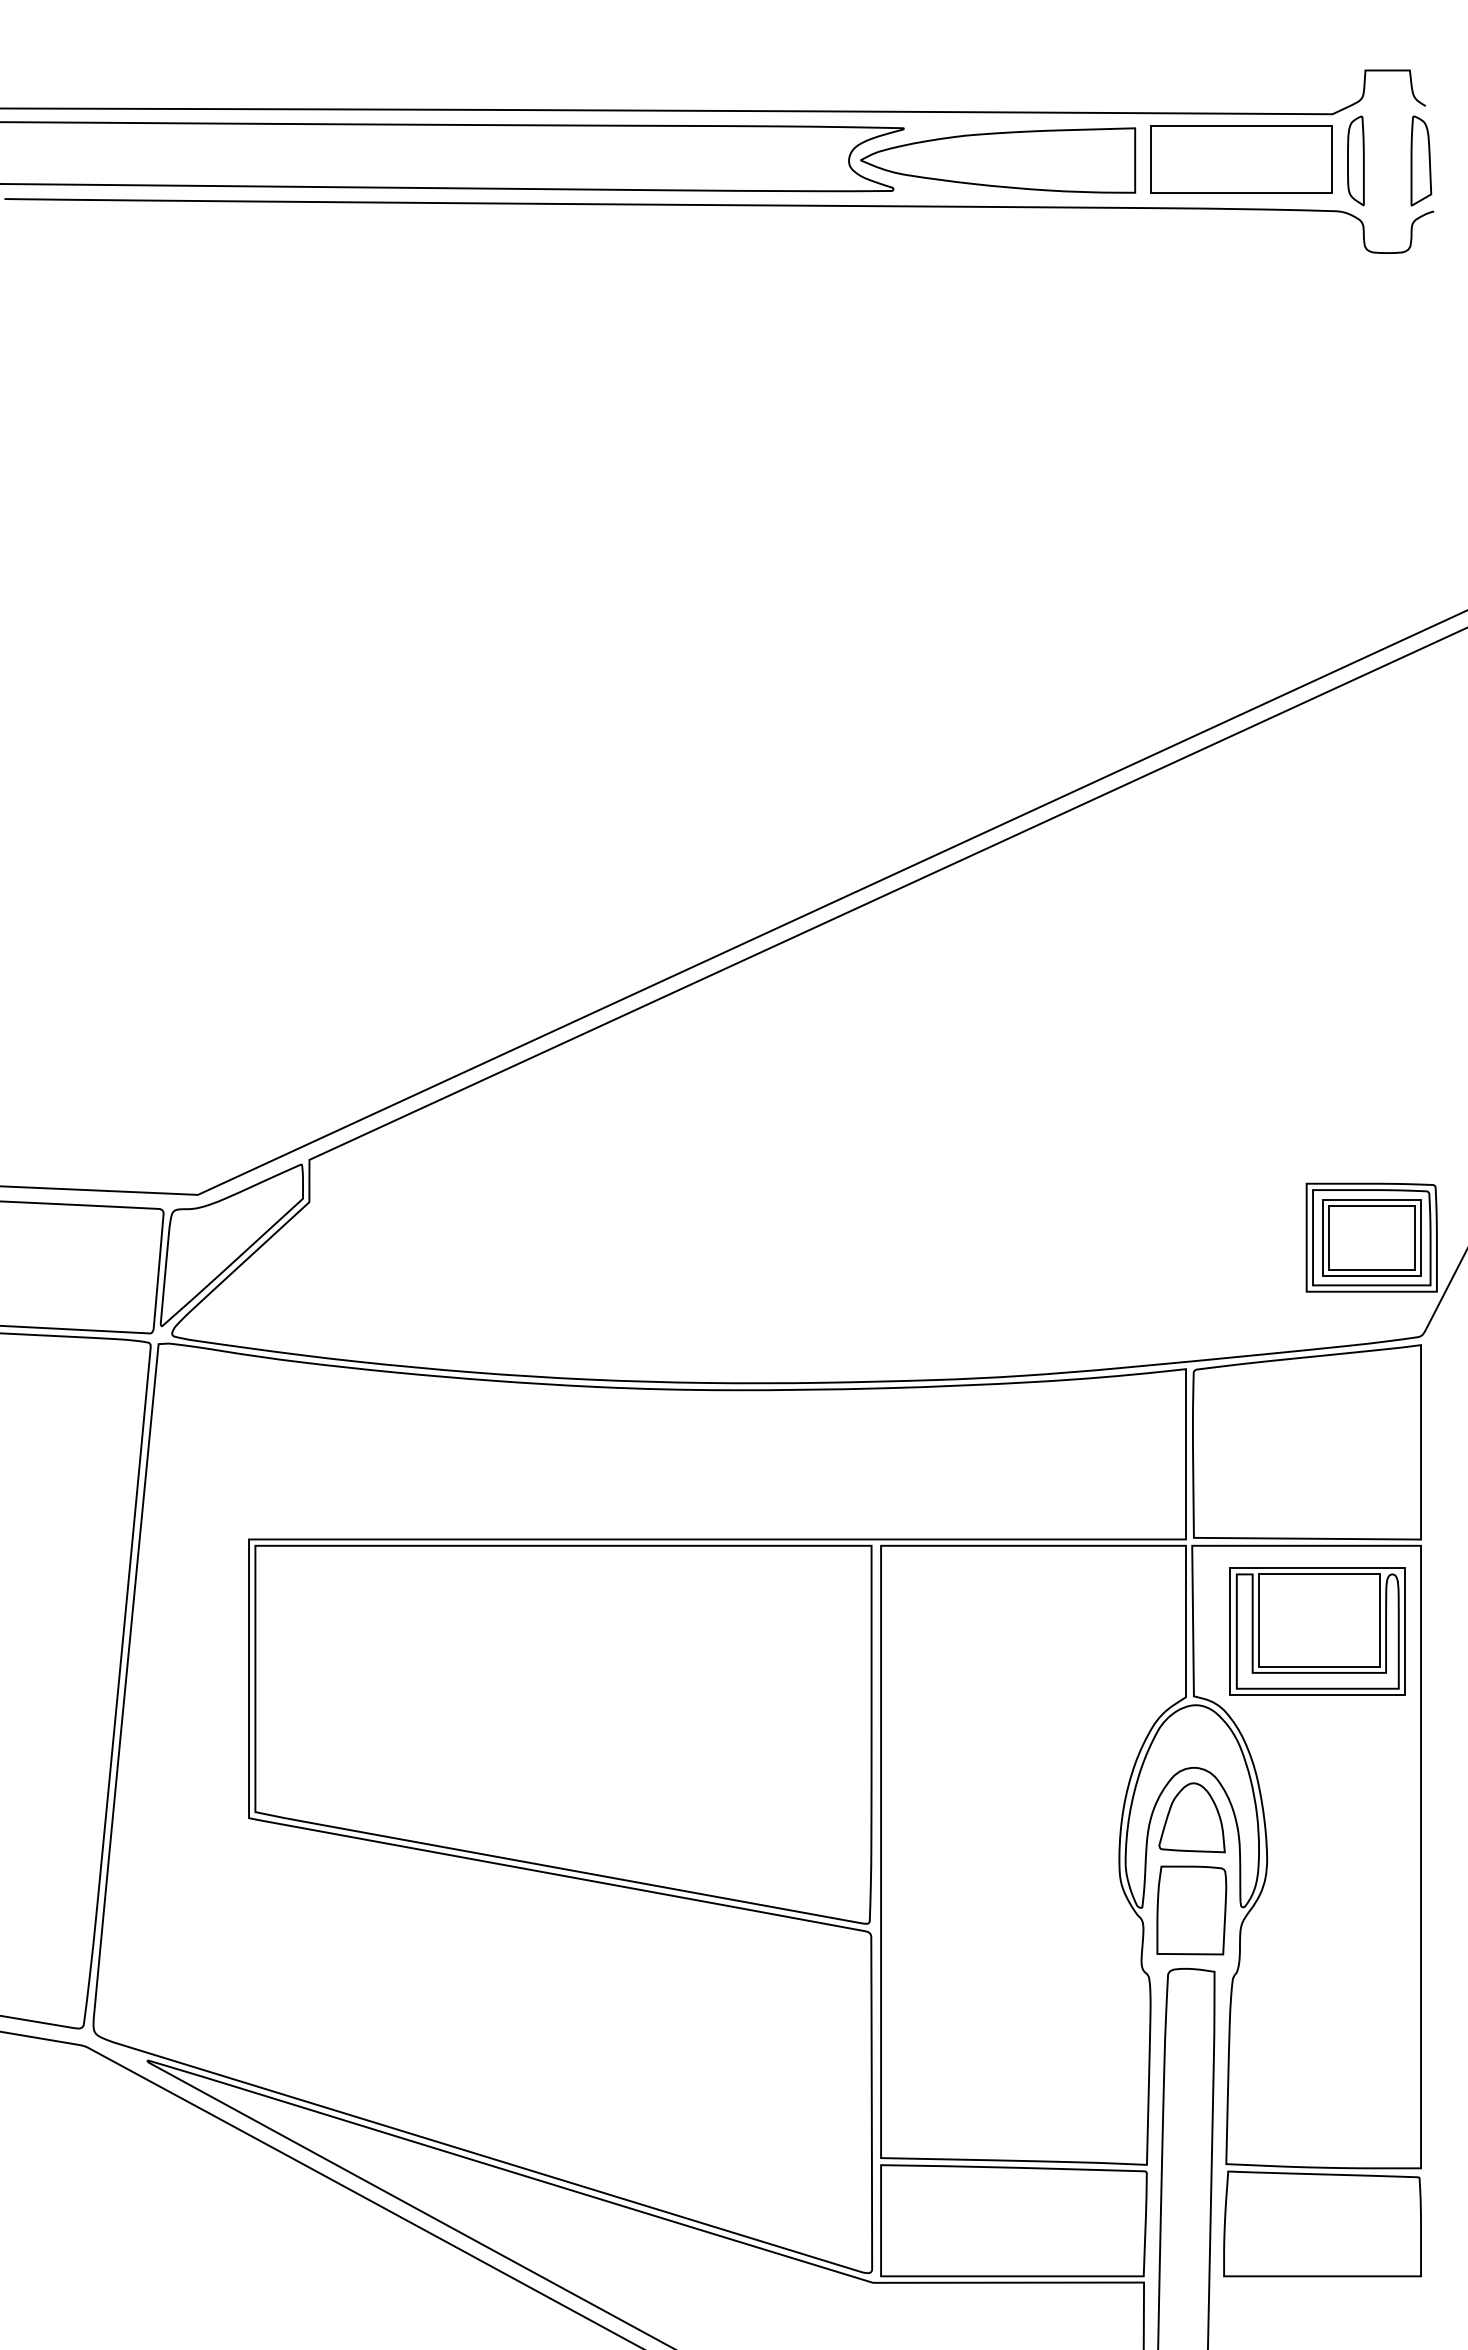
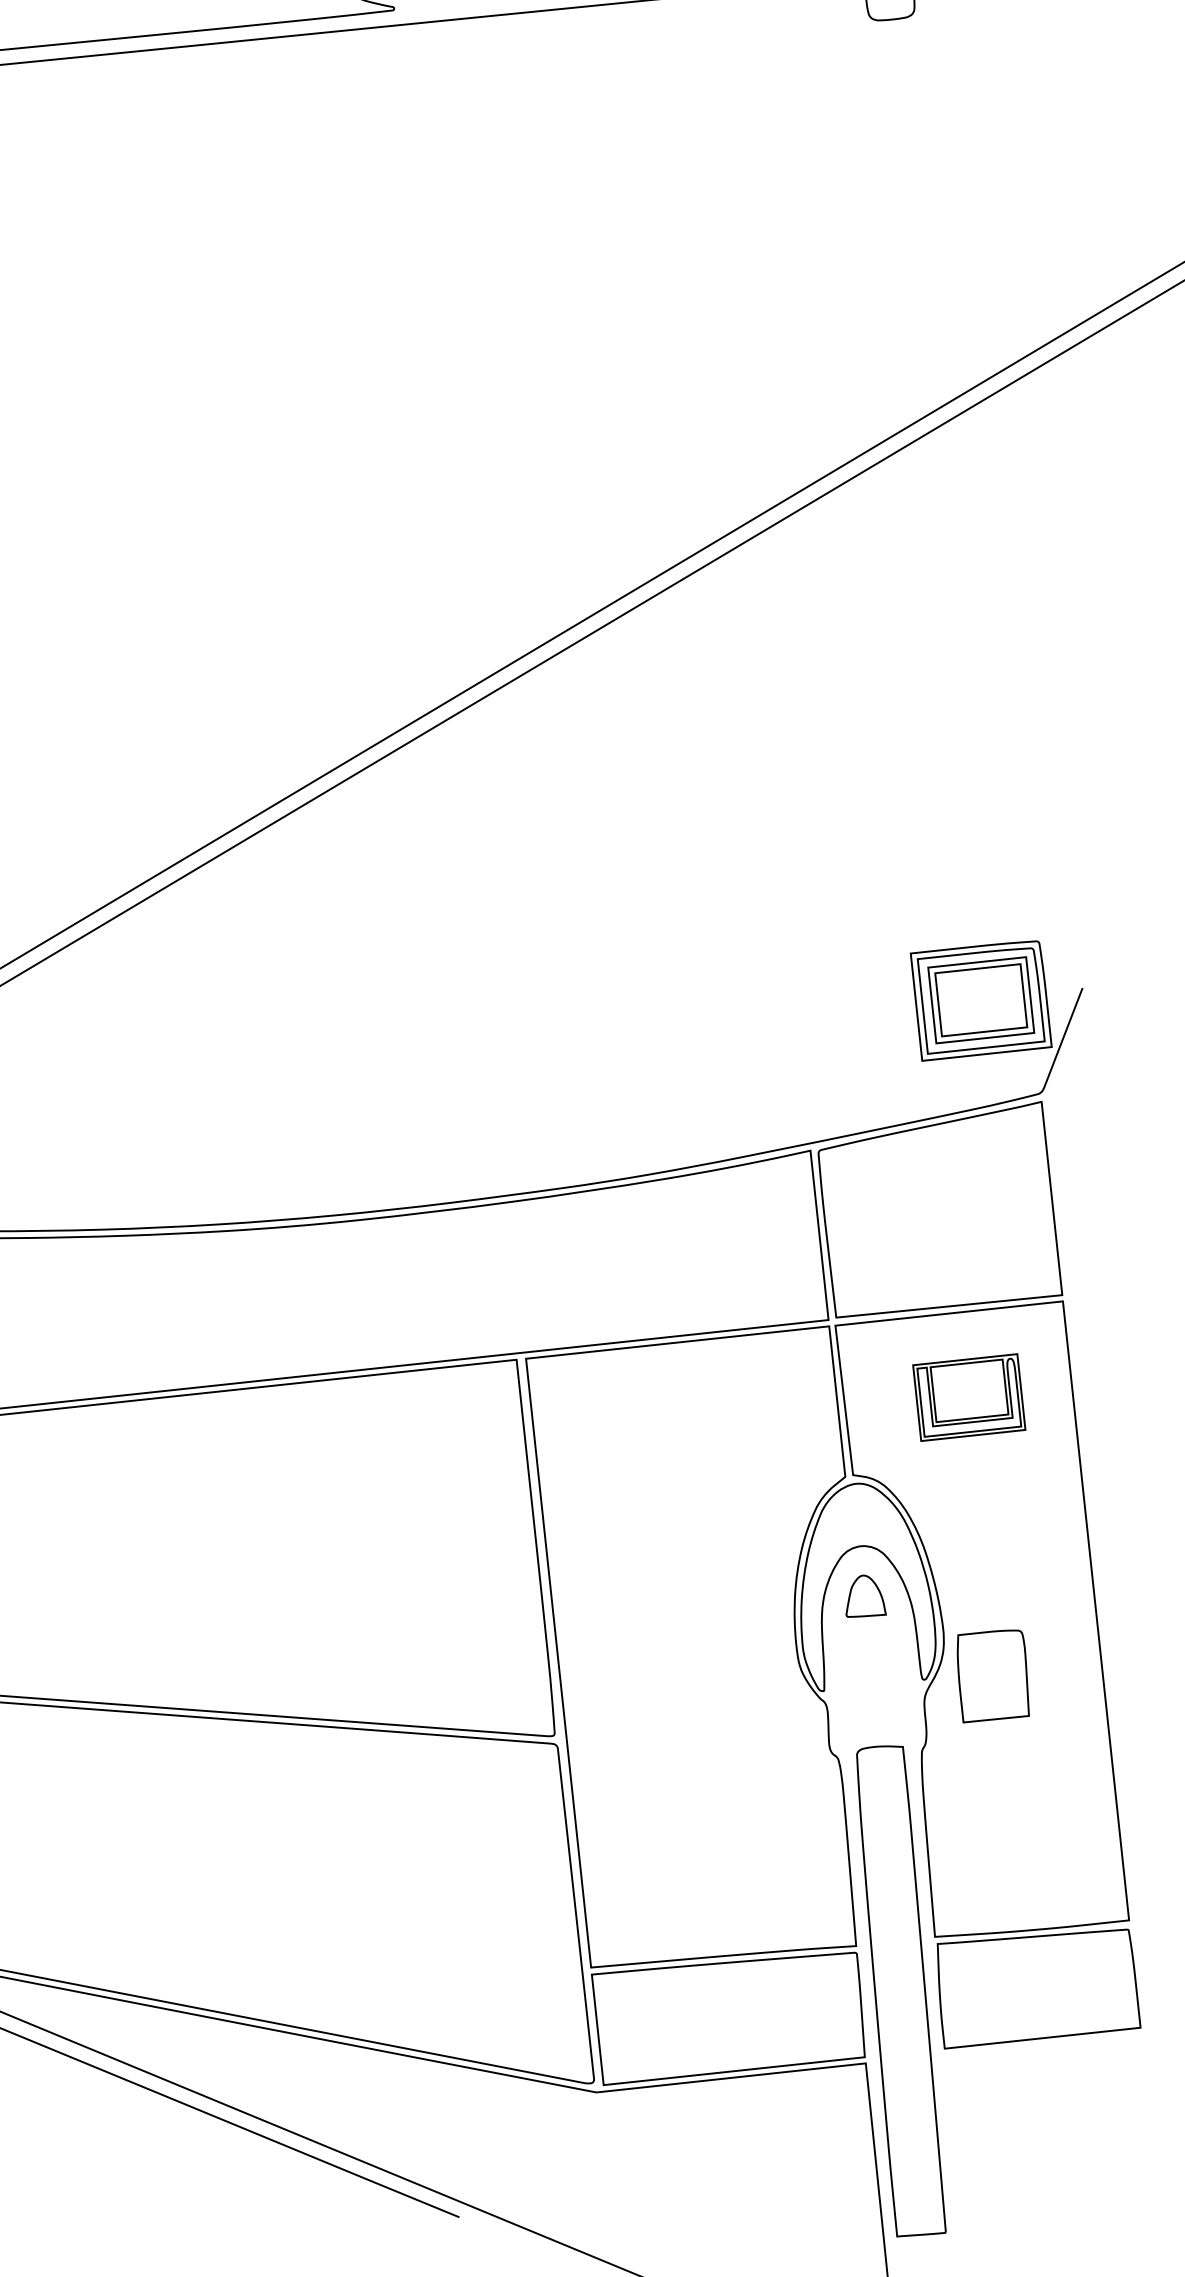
part: (1317, 1631) -> (969, 1397), size x0.6
part: (1191, 1817) -> (863, 1595), size x0.6
part: (1191, 1910) -> (992, 1675), moved

